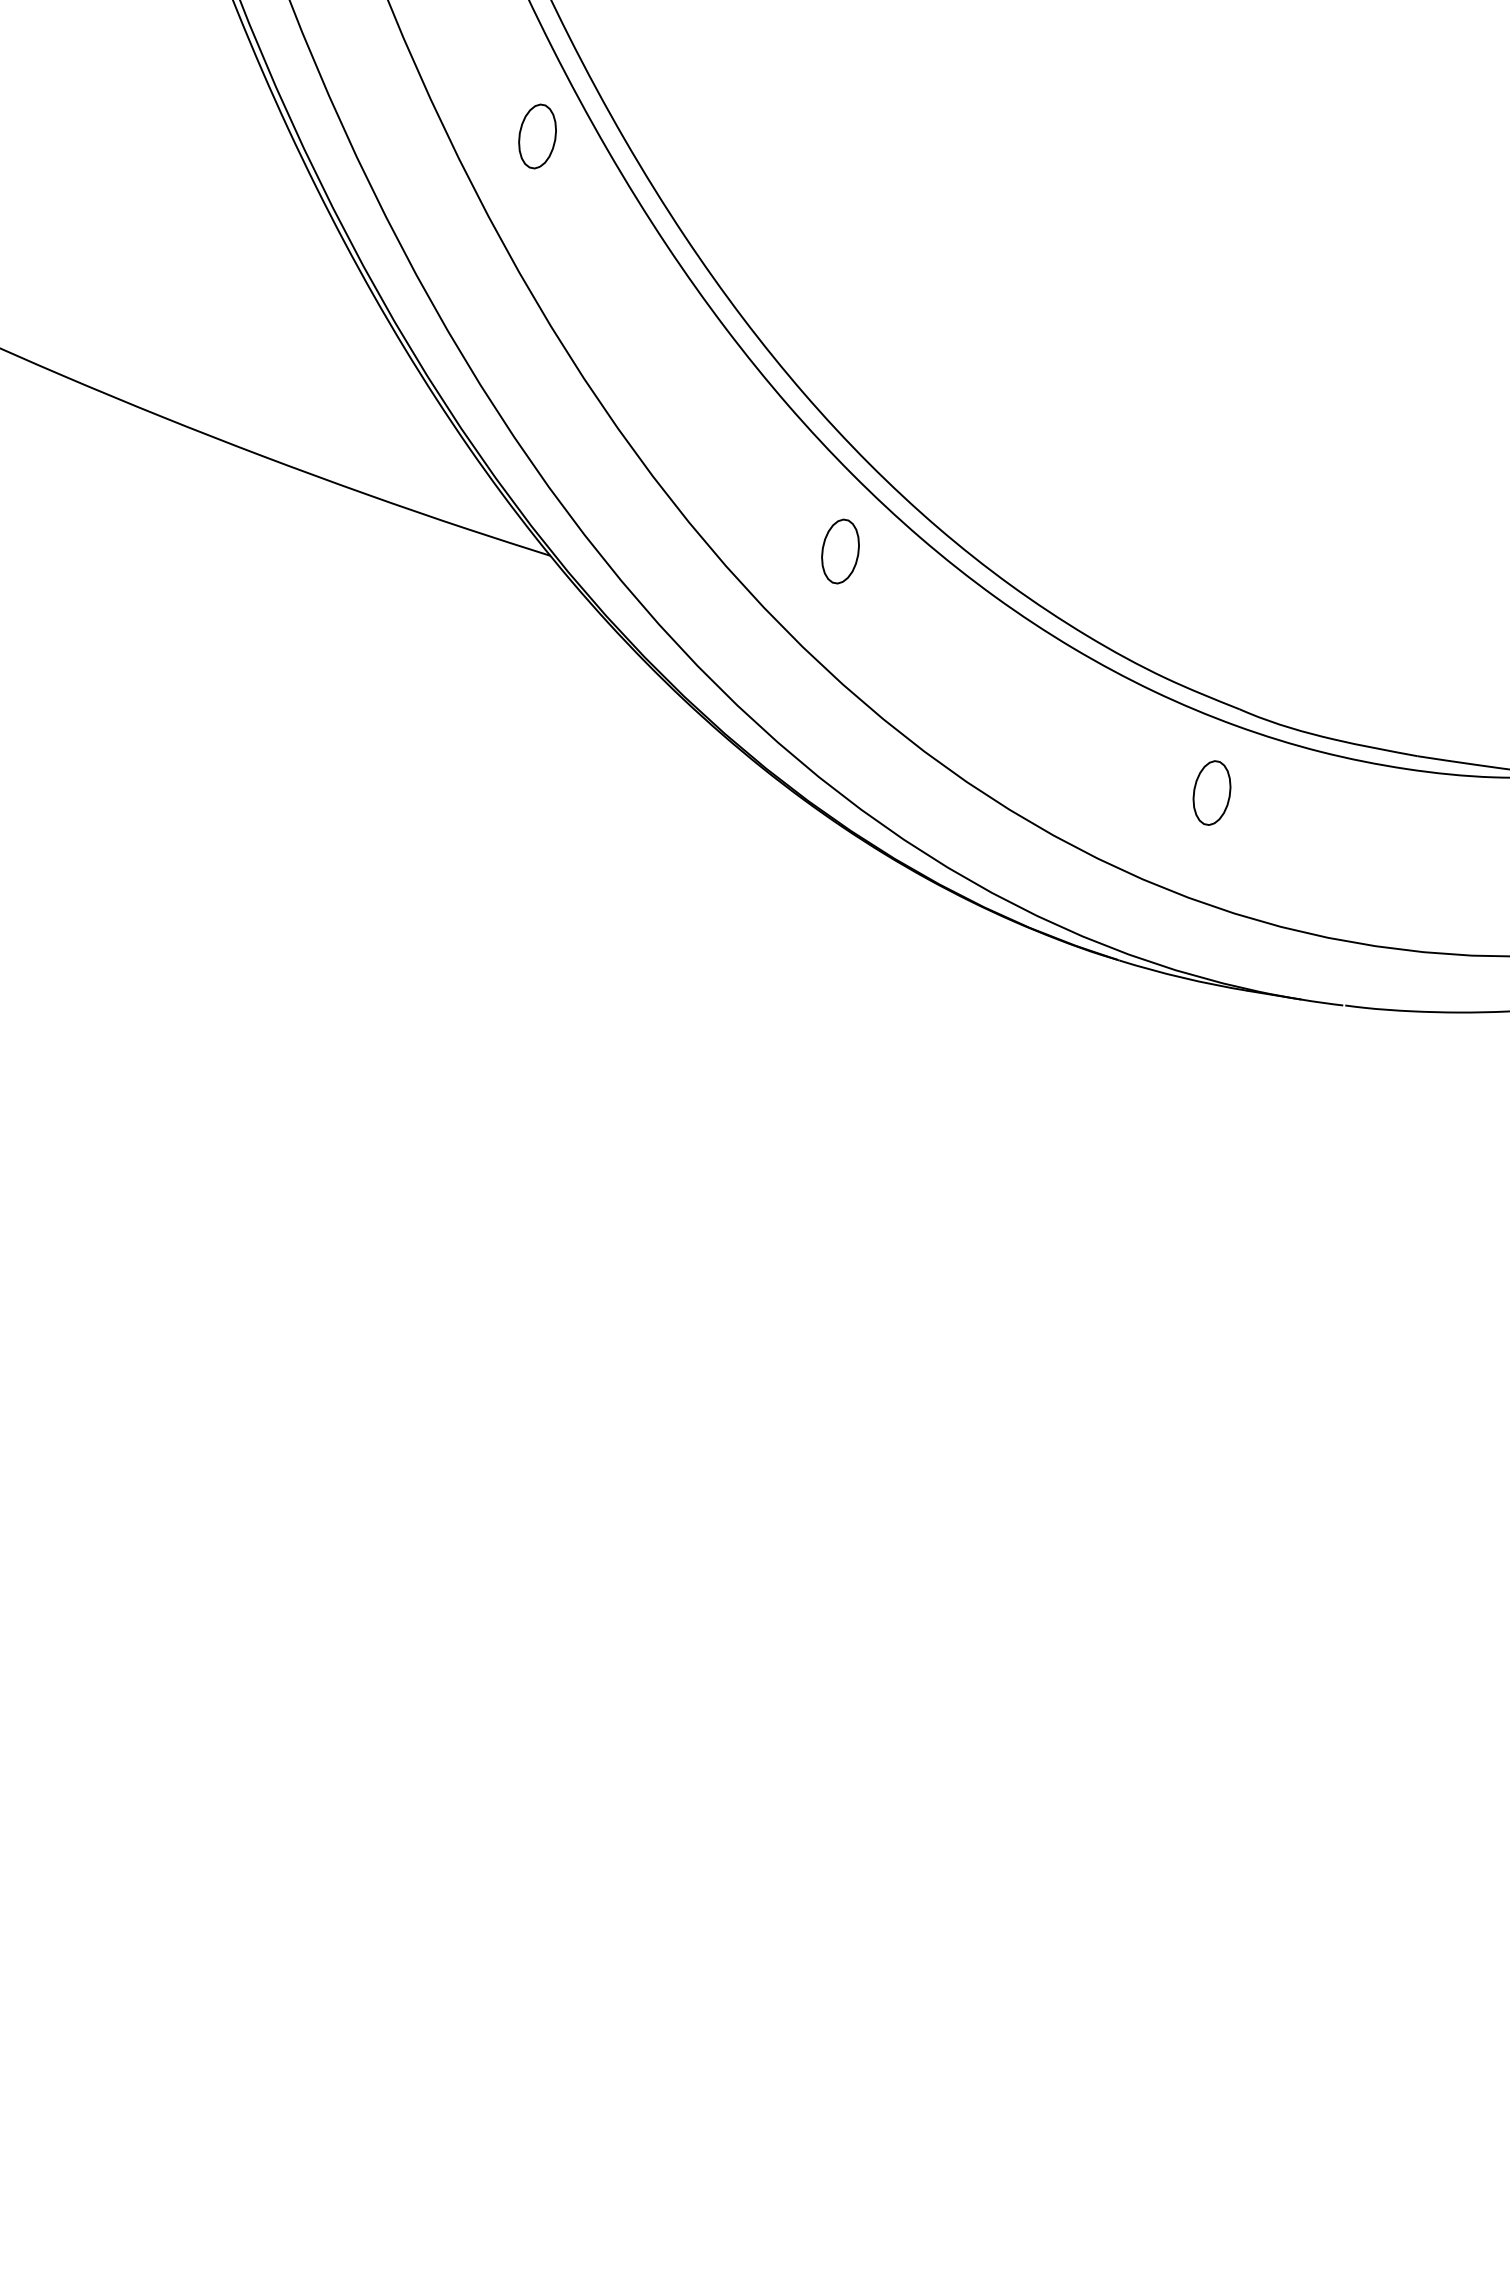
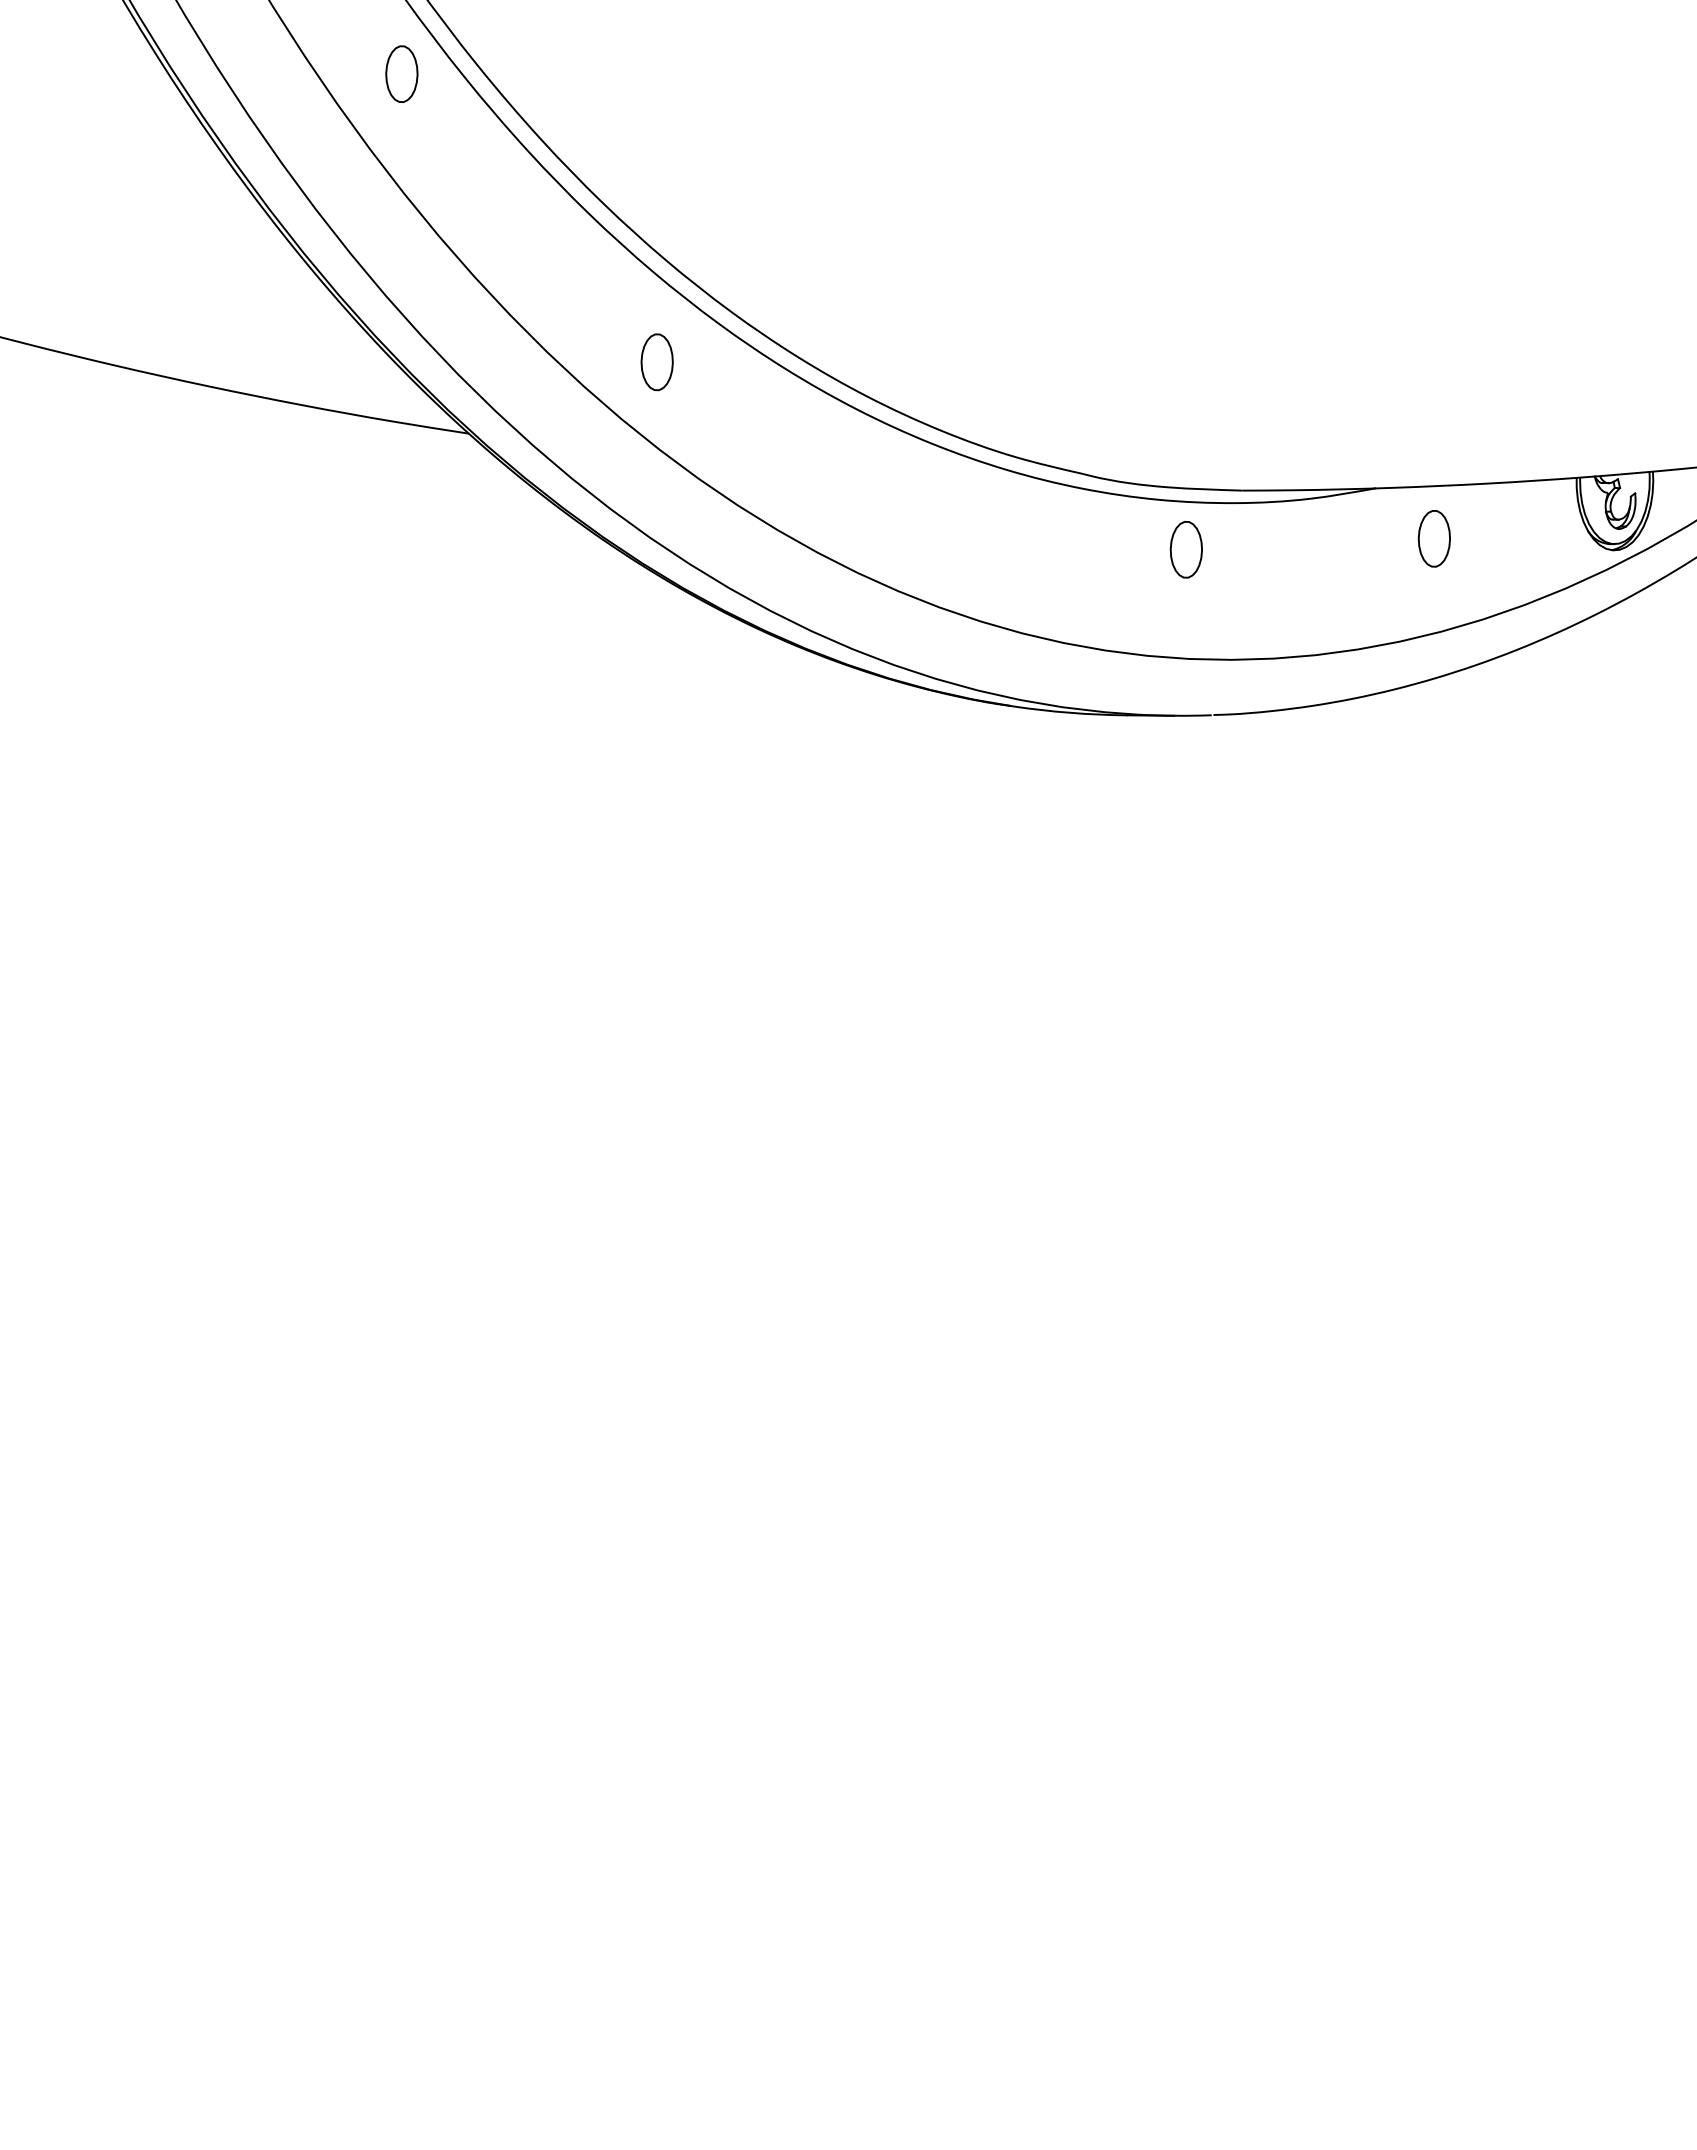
part: (839, 551) -> (656, 362), moved
part: (1211, 792) -> (1185, 549), moved

